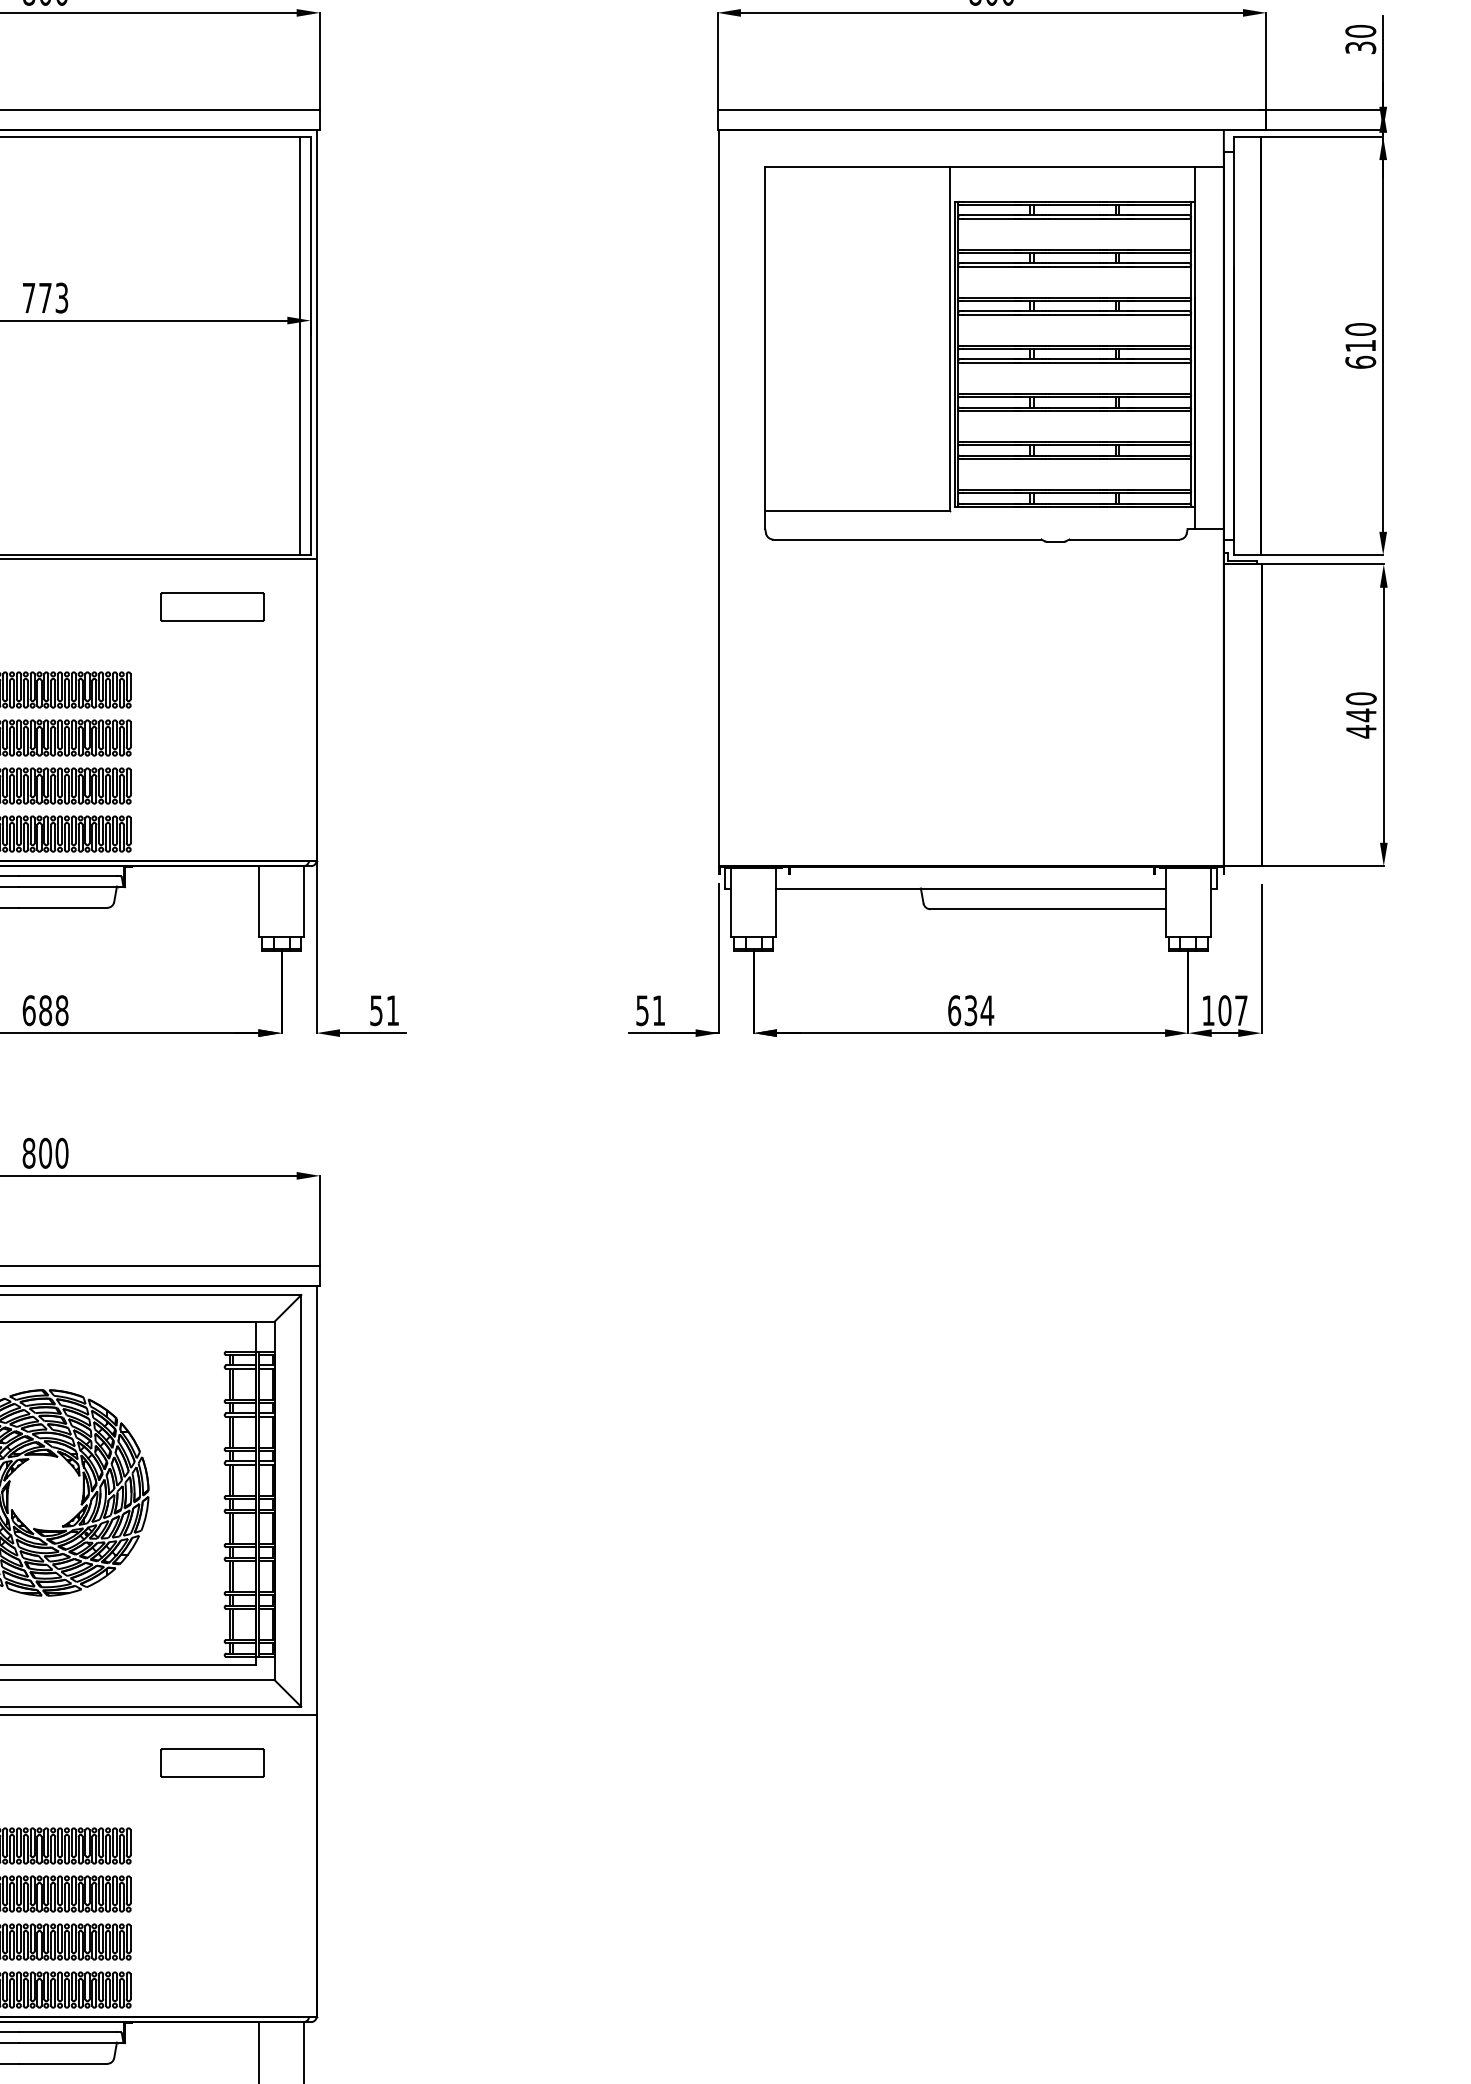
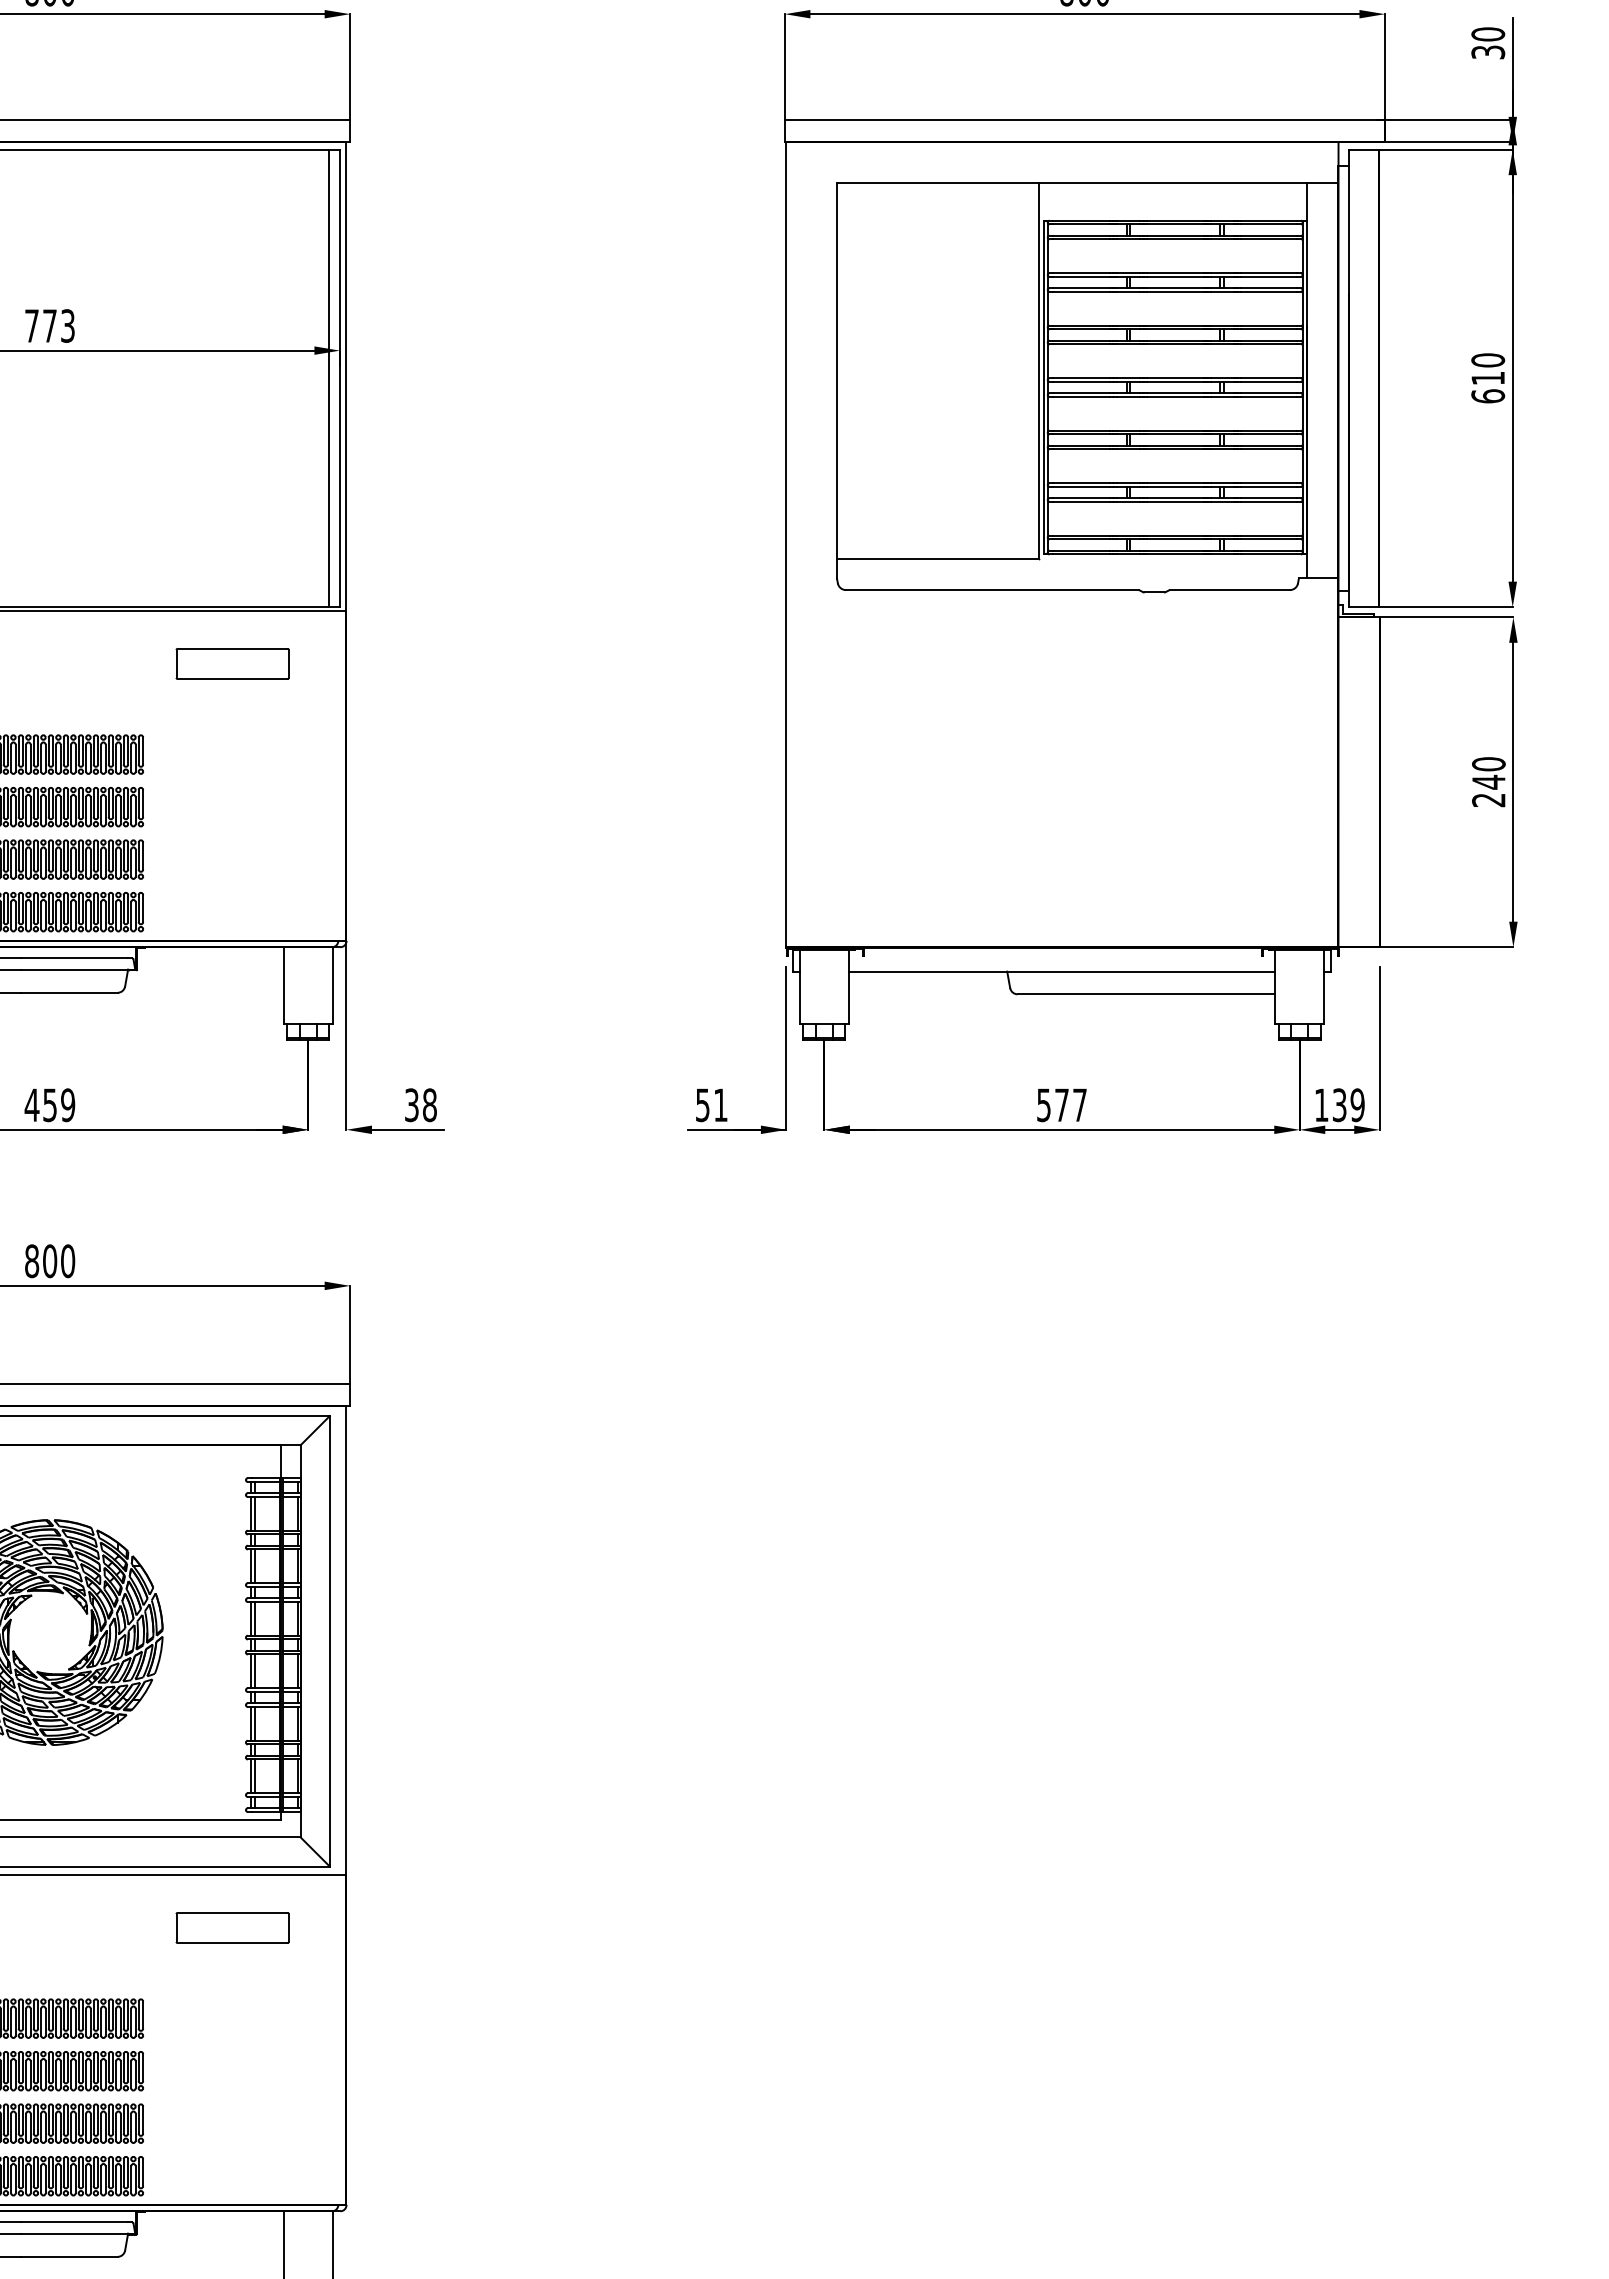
text: (1361, 731) -> (1488, 799), 440 -> 240
text: (45, 1010) -> (49, 1105), 688 -> 459
text: (384, 1010) -> (420, 1105), 51 -> 38
text: (971, 1010) -> (1062, 1105), 634 -> 577
text: (1232, 1010) -> (1348, 1105), 107 -> 139

